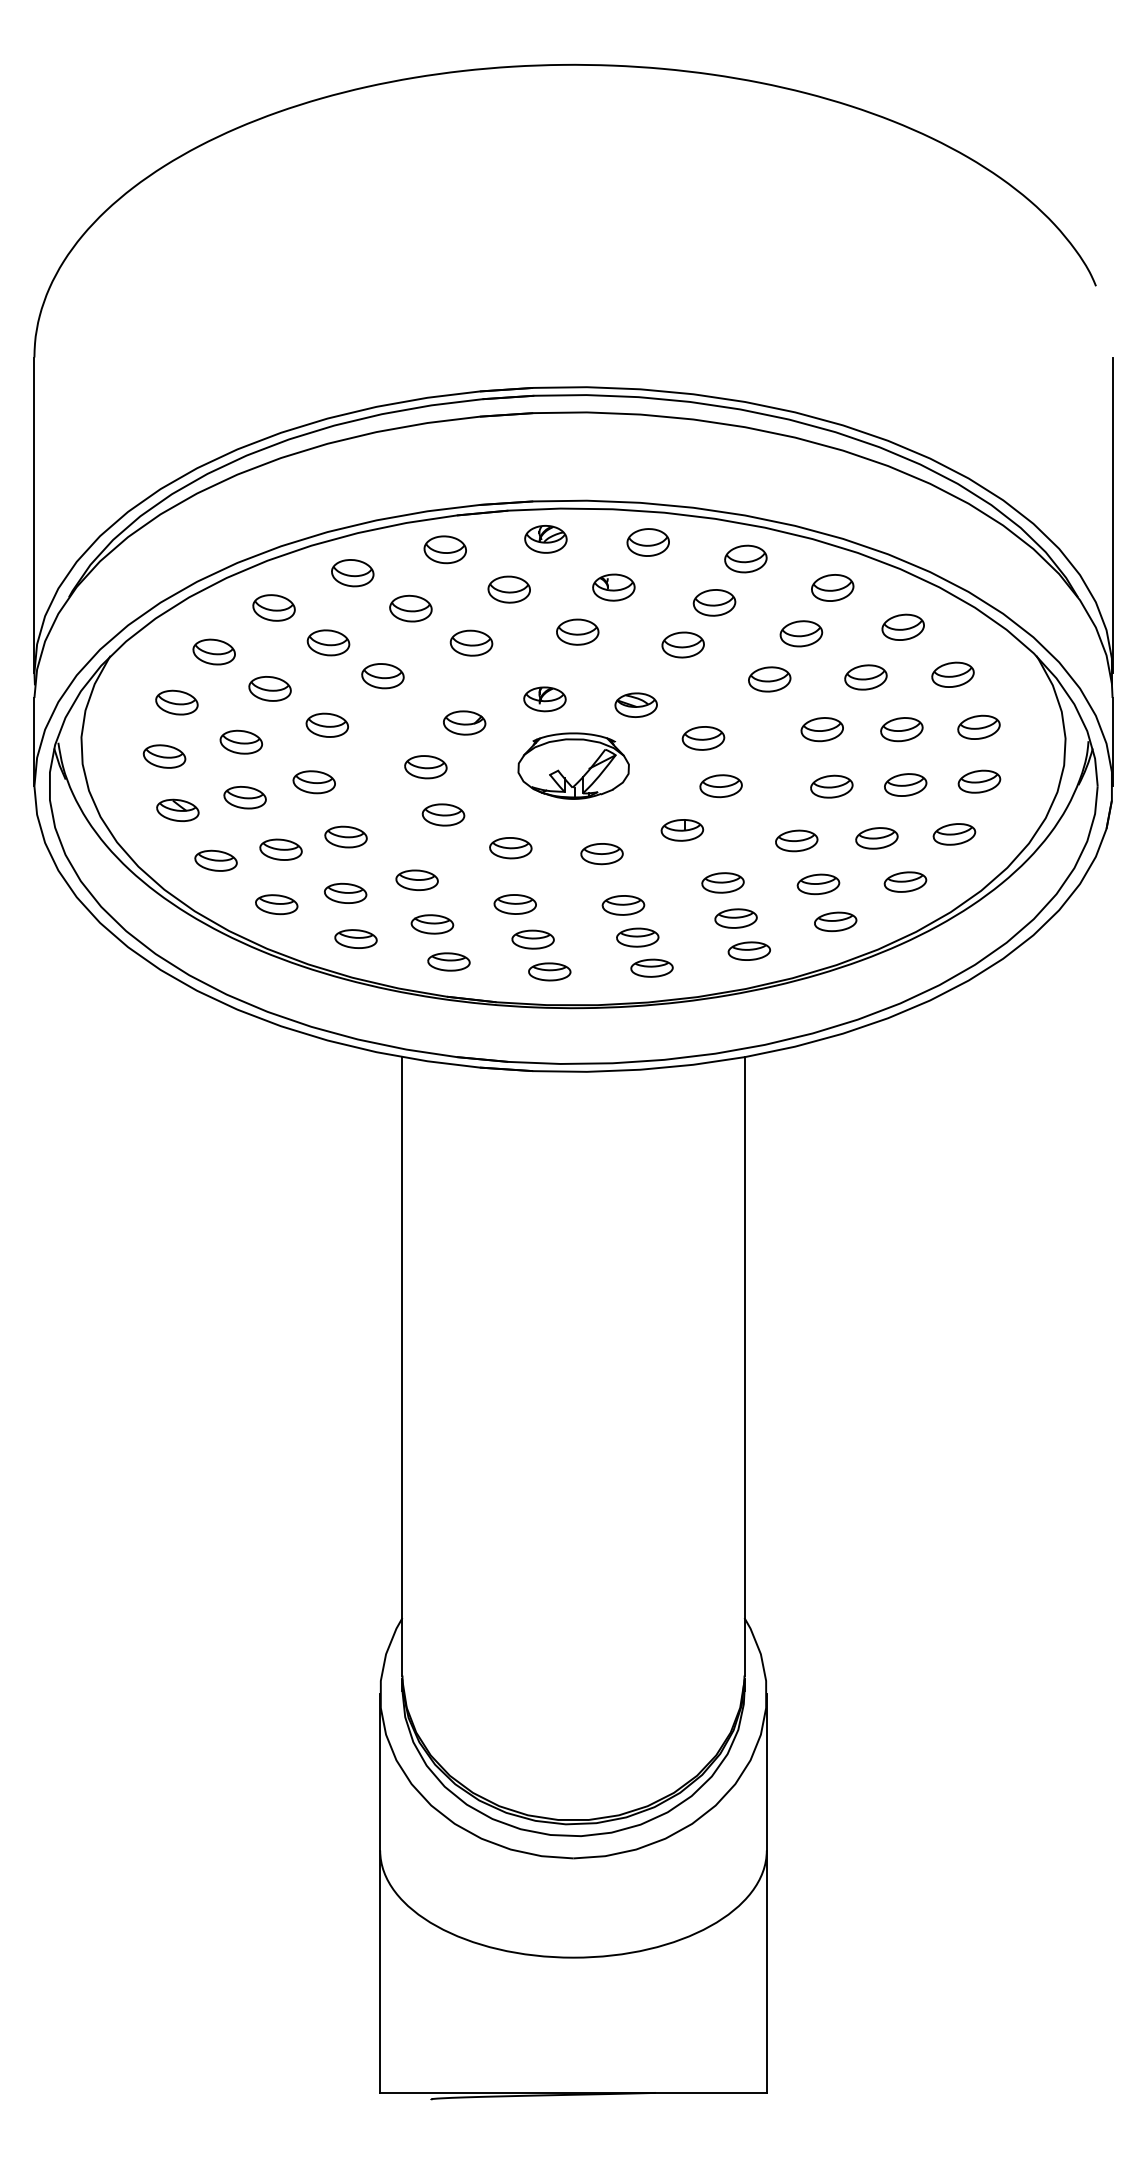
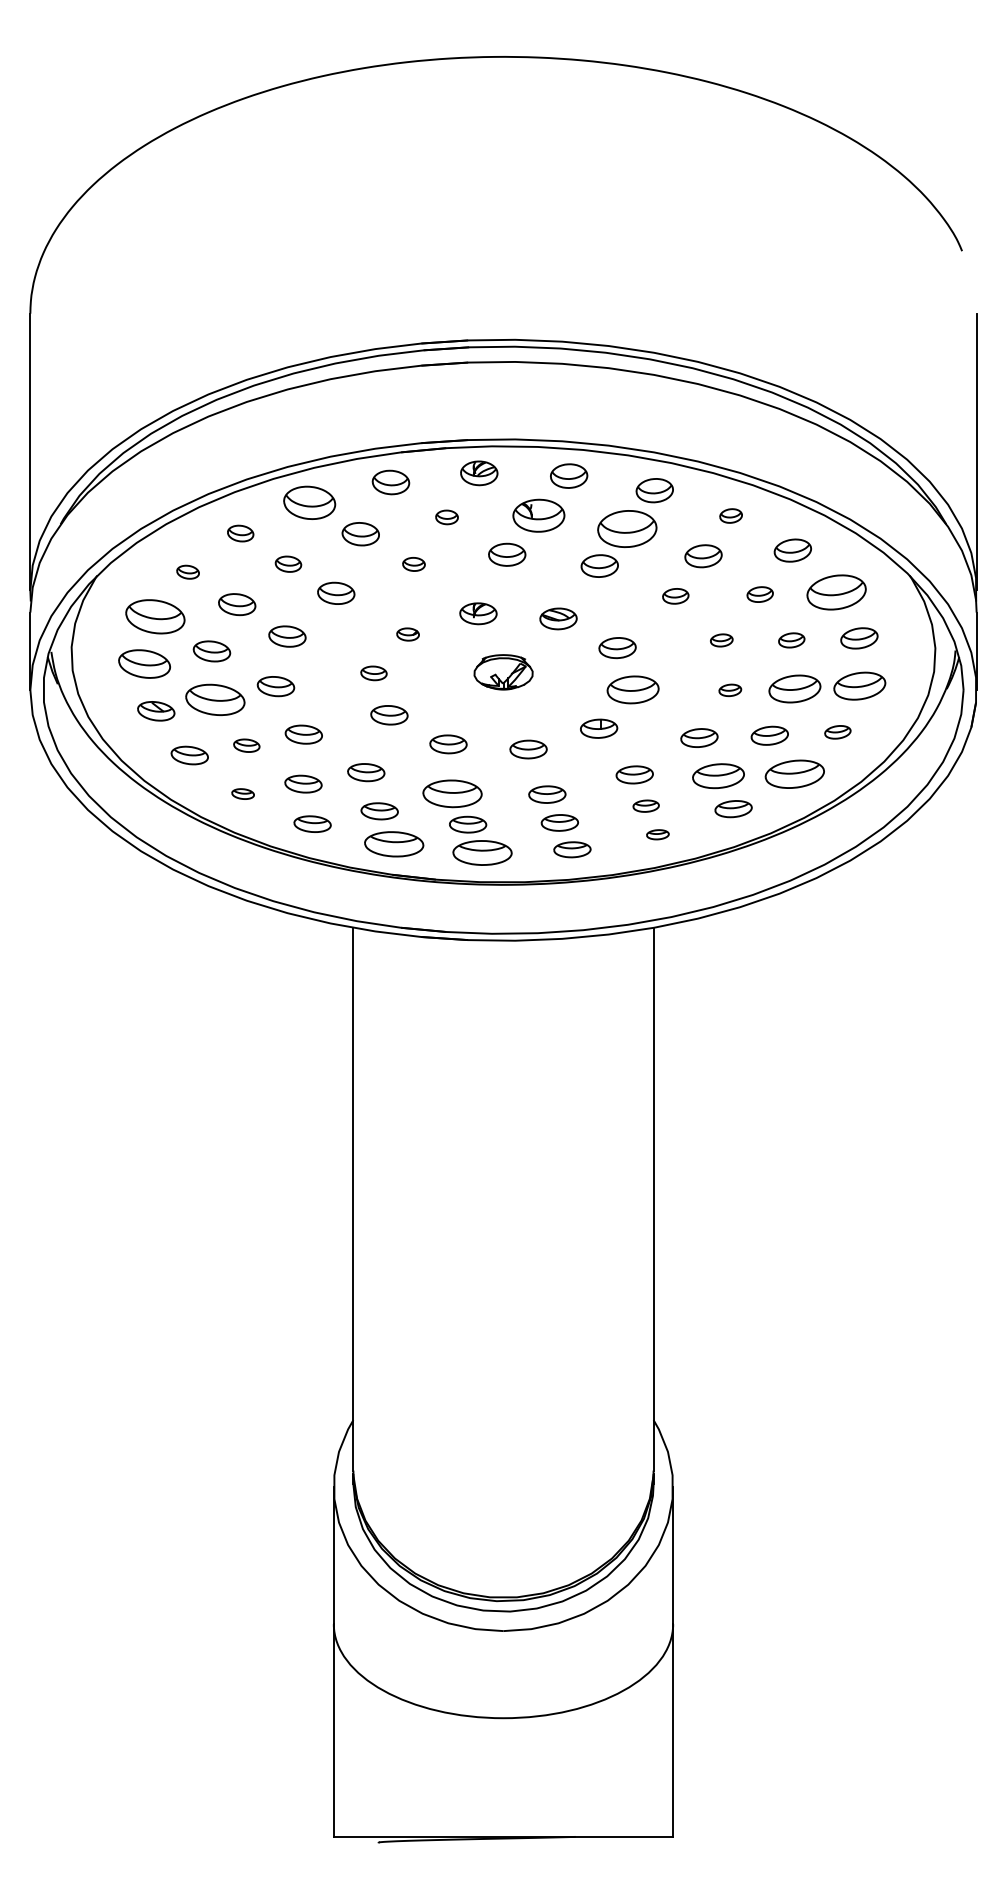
part: (352, 573) -> (309, 503), size x1.4
part: (613, 587) -> (538, 515), size x1.4
part: (832, 587) -> (730, 515), size x0.6
part: (508, 589) -> (446, 517), size x0.6
part: (714, 602) -> (627, 528), size x1.6
part: (273, 607) -> (240, 533), size x0.7
part: (328, 642) -> (288, 563), size x0.7
part: (471, 642) -> (413, 563), size x0.6
part: (213, 651) -> (187, 571), size x0.6
part: (952, 674) -> (836, 591), size x1.6
part: (865, 677) -> (759, 594), size x0.7
part: (769, 679) -> (675, 596), size x0.7
part: (176, 702) -> (155, 616), size x1.6
part: (464, 722) -> (407, 634), size x0.6
part: (821, 729) -> (721, 640), size x0.6
part: (901, 729) -> (791, 640), size x0.7
part: (164, 756) -> (144, 663), size x1.4
part: (573, 765) -> (503, 671), size x0.6
part: (425, 767) -> (373, 673), size x0.7
part: (979, 781) -> (859, 685), size x1.4
part: (905, 784) -> (794, 688), size x1.4
part: (720, 786) -> (632, 690), size x1.4
part: (831, 786) -> (729, 690), size x0.6
part: (244, 797) -> (214, 699), size x1.6
part: (954, 834) -> (837, 732), size x0.7
part: (280, 849) -> (246, 745), size x0.7
part: (905, 881) -> (794, 773), size x1.6
part: (818, 884) -> (718, 776), size x1.4
part: (276, 904) -> (242, 793), size x0.6
part: (514, 904) -> (451, 793), size x1.6
part: (735, 918) -> (645, 806), size x0.7
part: (749, 950) -> (657, 834), size x0.6
part: (448, 961) -> (393, 843), size x1.6
part: (549, 971) -> (482, 852), size x1.6

